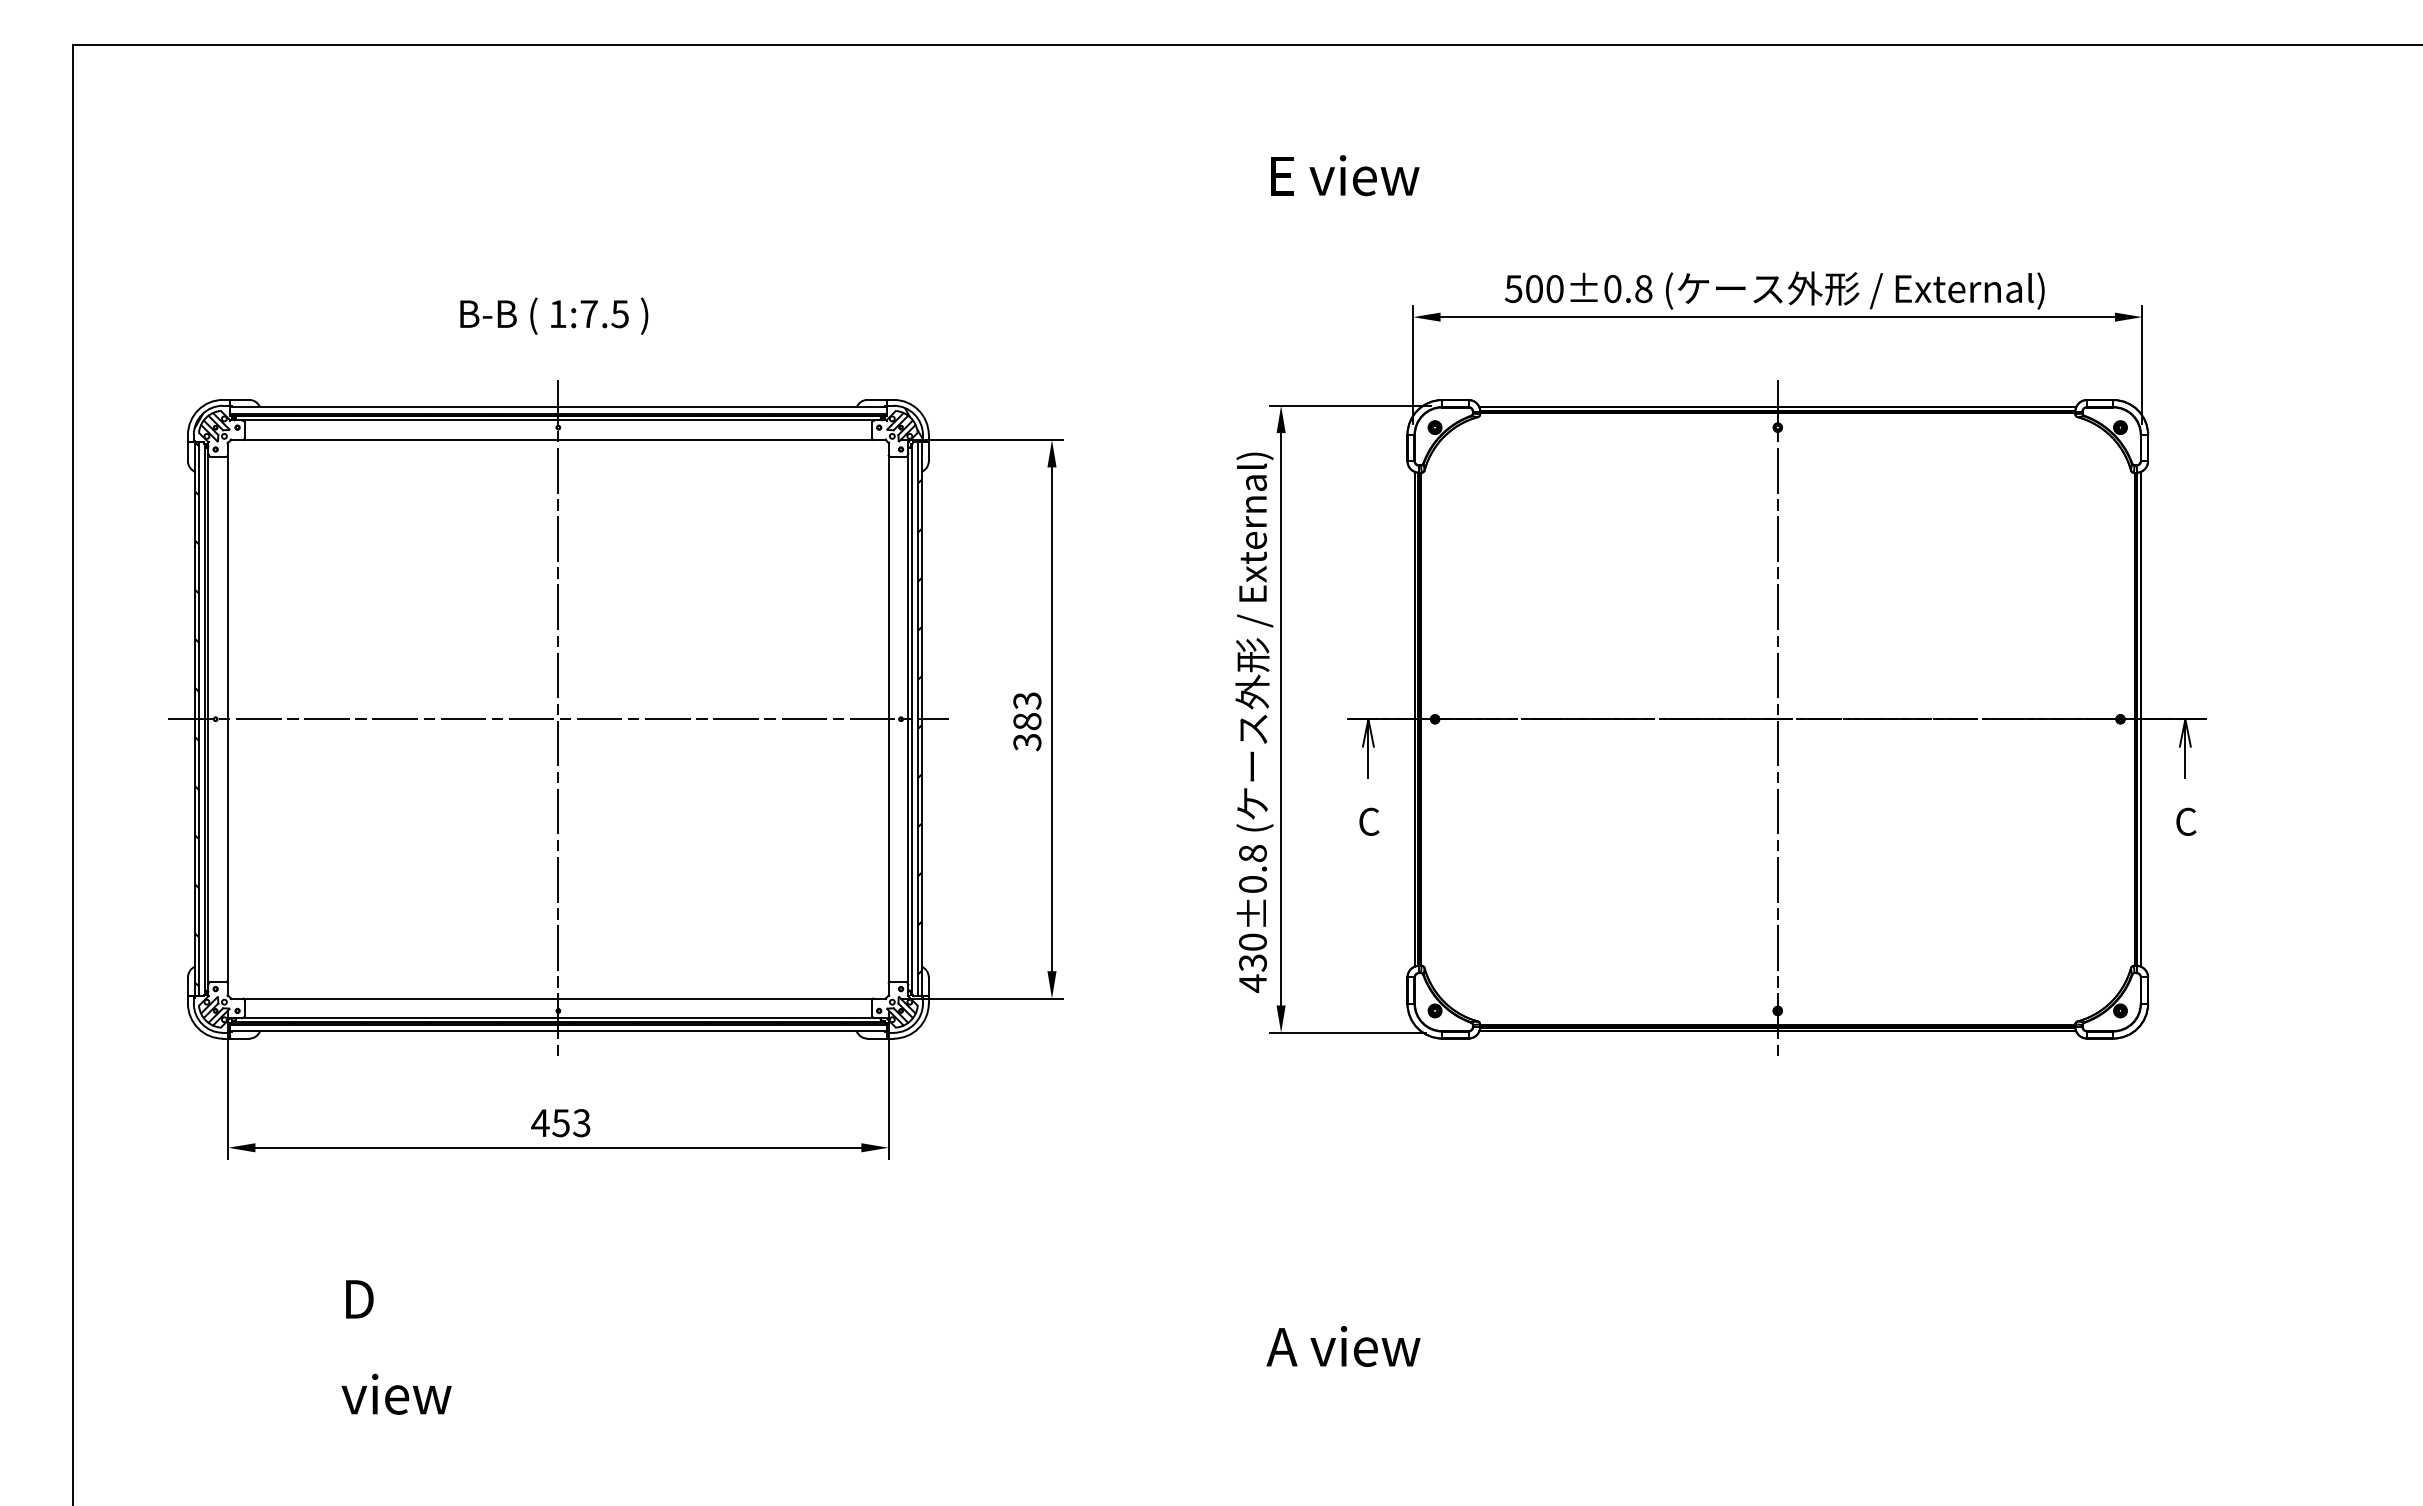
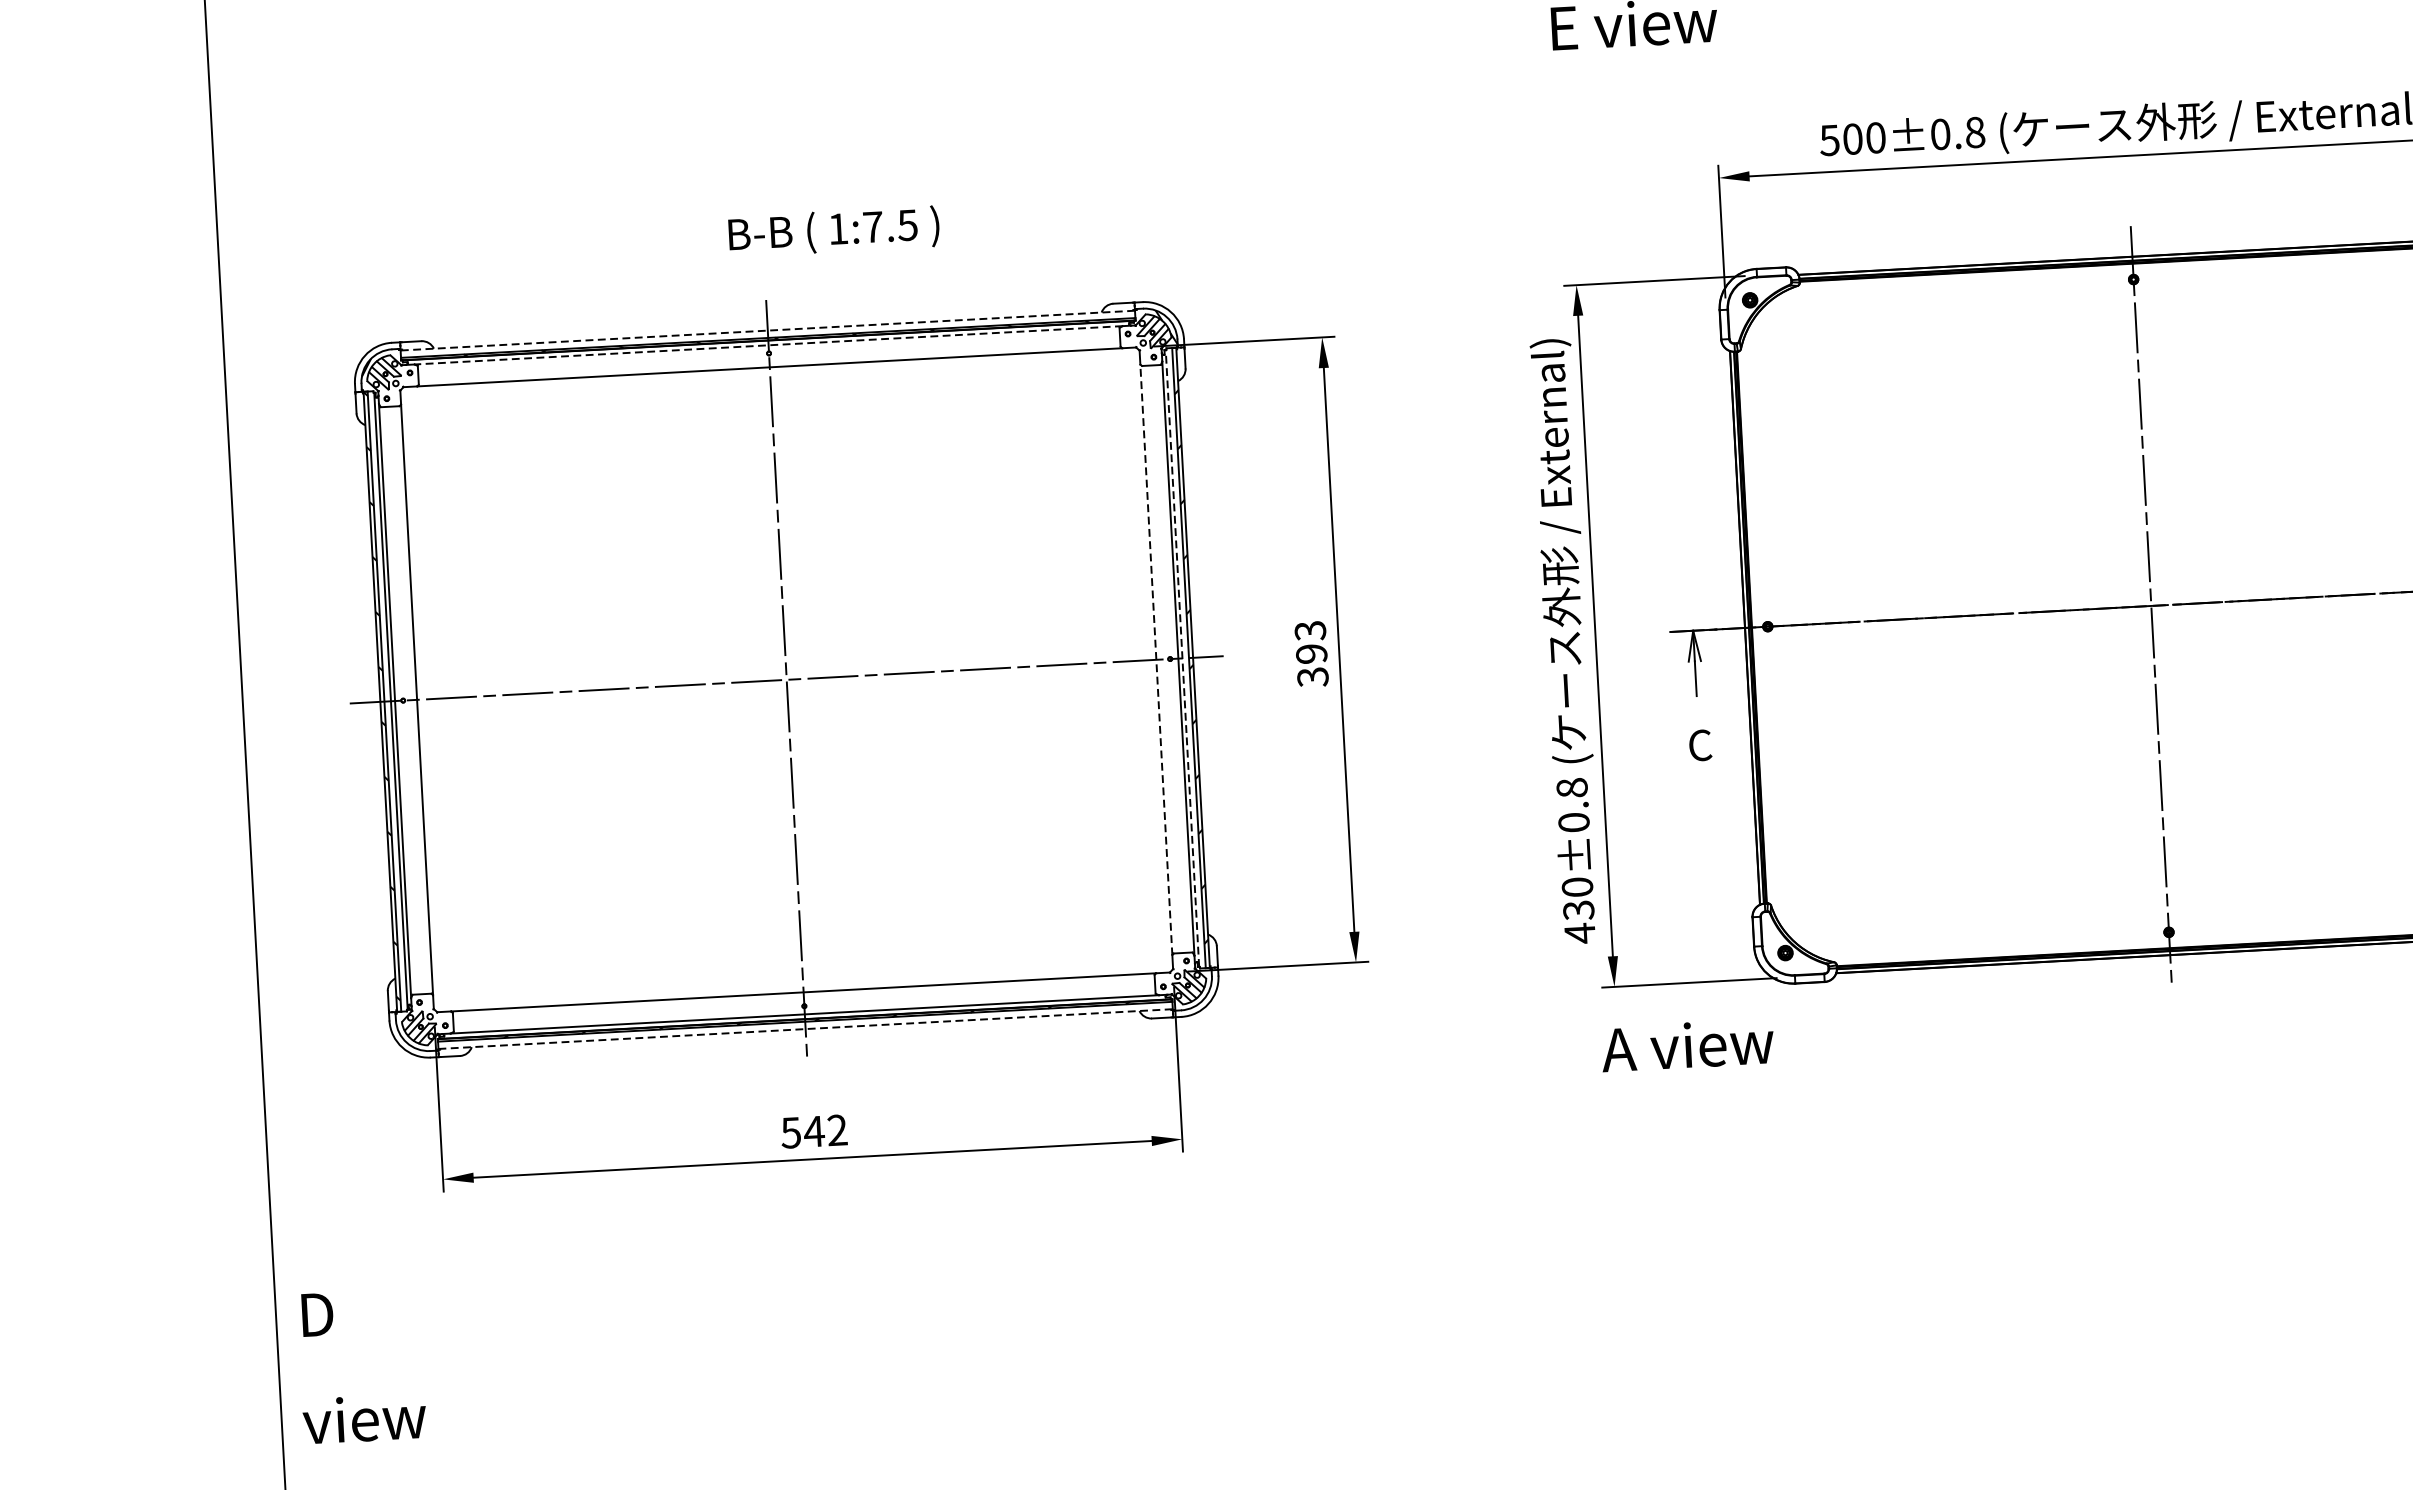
text: (554, 315) -> (834, 230), moved
line: (557, 407) -> (766, 330), solid -> dashed
line: (558, 420) -> (768, 345), solid -> dashed
line: (888, 718) -> (1156, 658), solid -> dashed
line: (912, 719) -> (1183, 658), solid -> dashed
text: (1027, 721) -> (1311, 653), 383 -> 393
line: (558, 1031) -> (805, 1029), solid -> dashed
text: (560, 1123) -> (813, 1132), 453 -> 542
text: (1343, 1346) -> (1687, 1045), moved
text: (396, 1347) -> (361, 1366), moved

